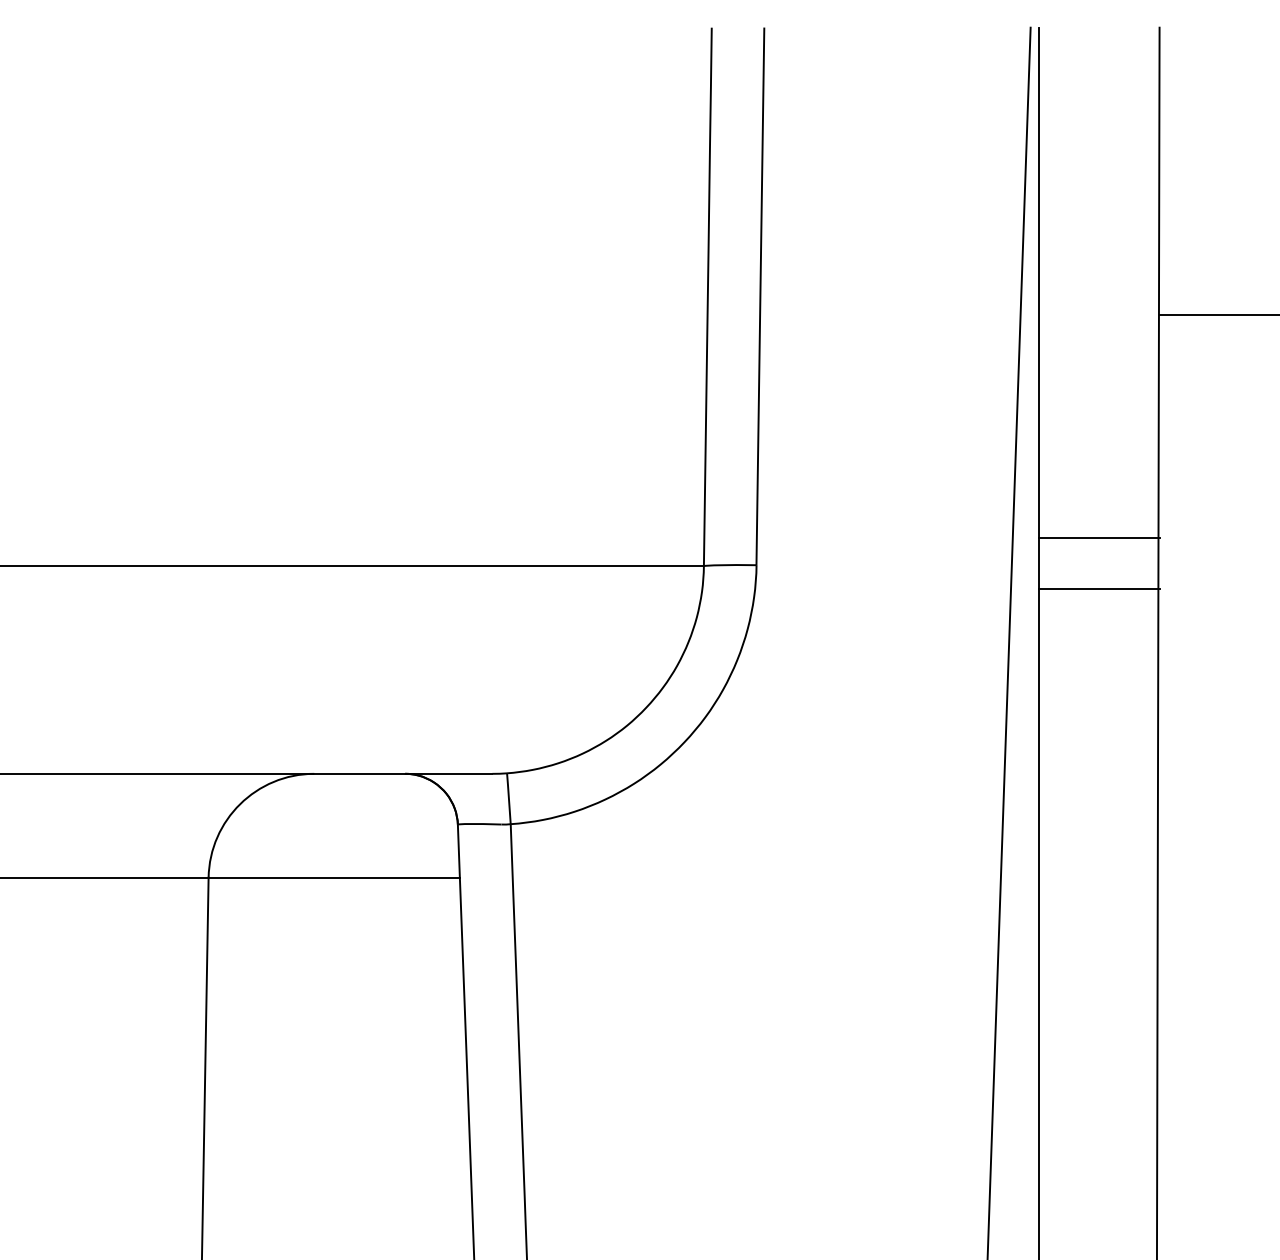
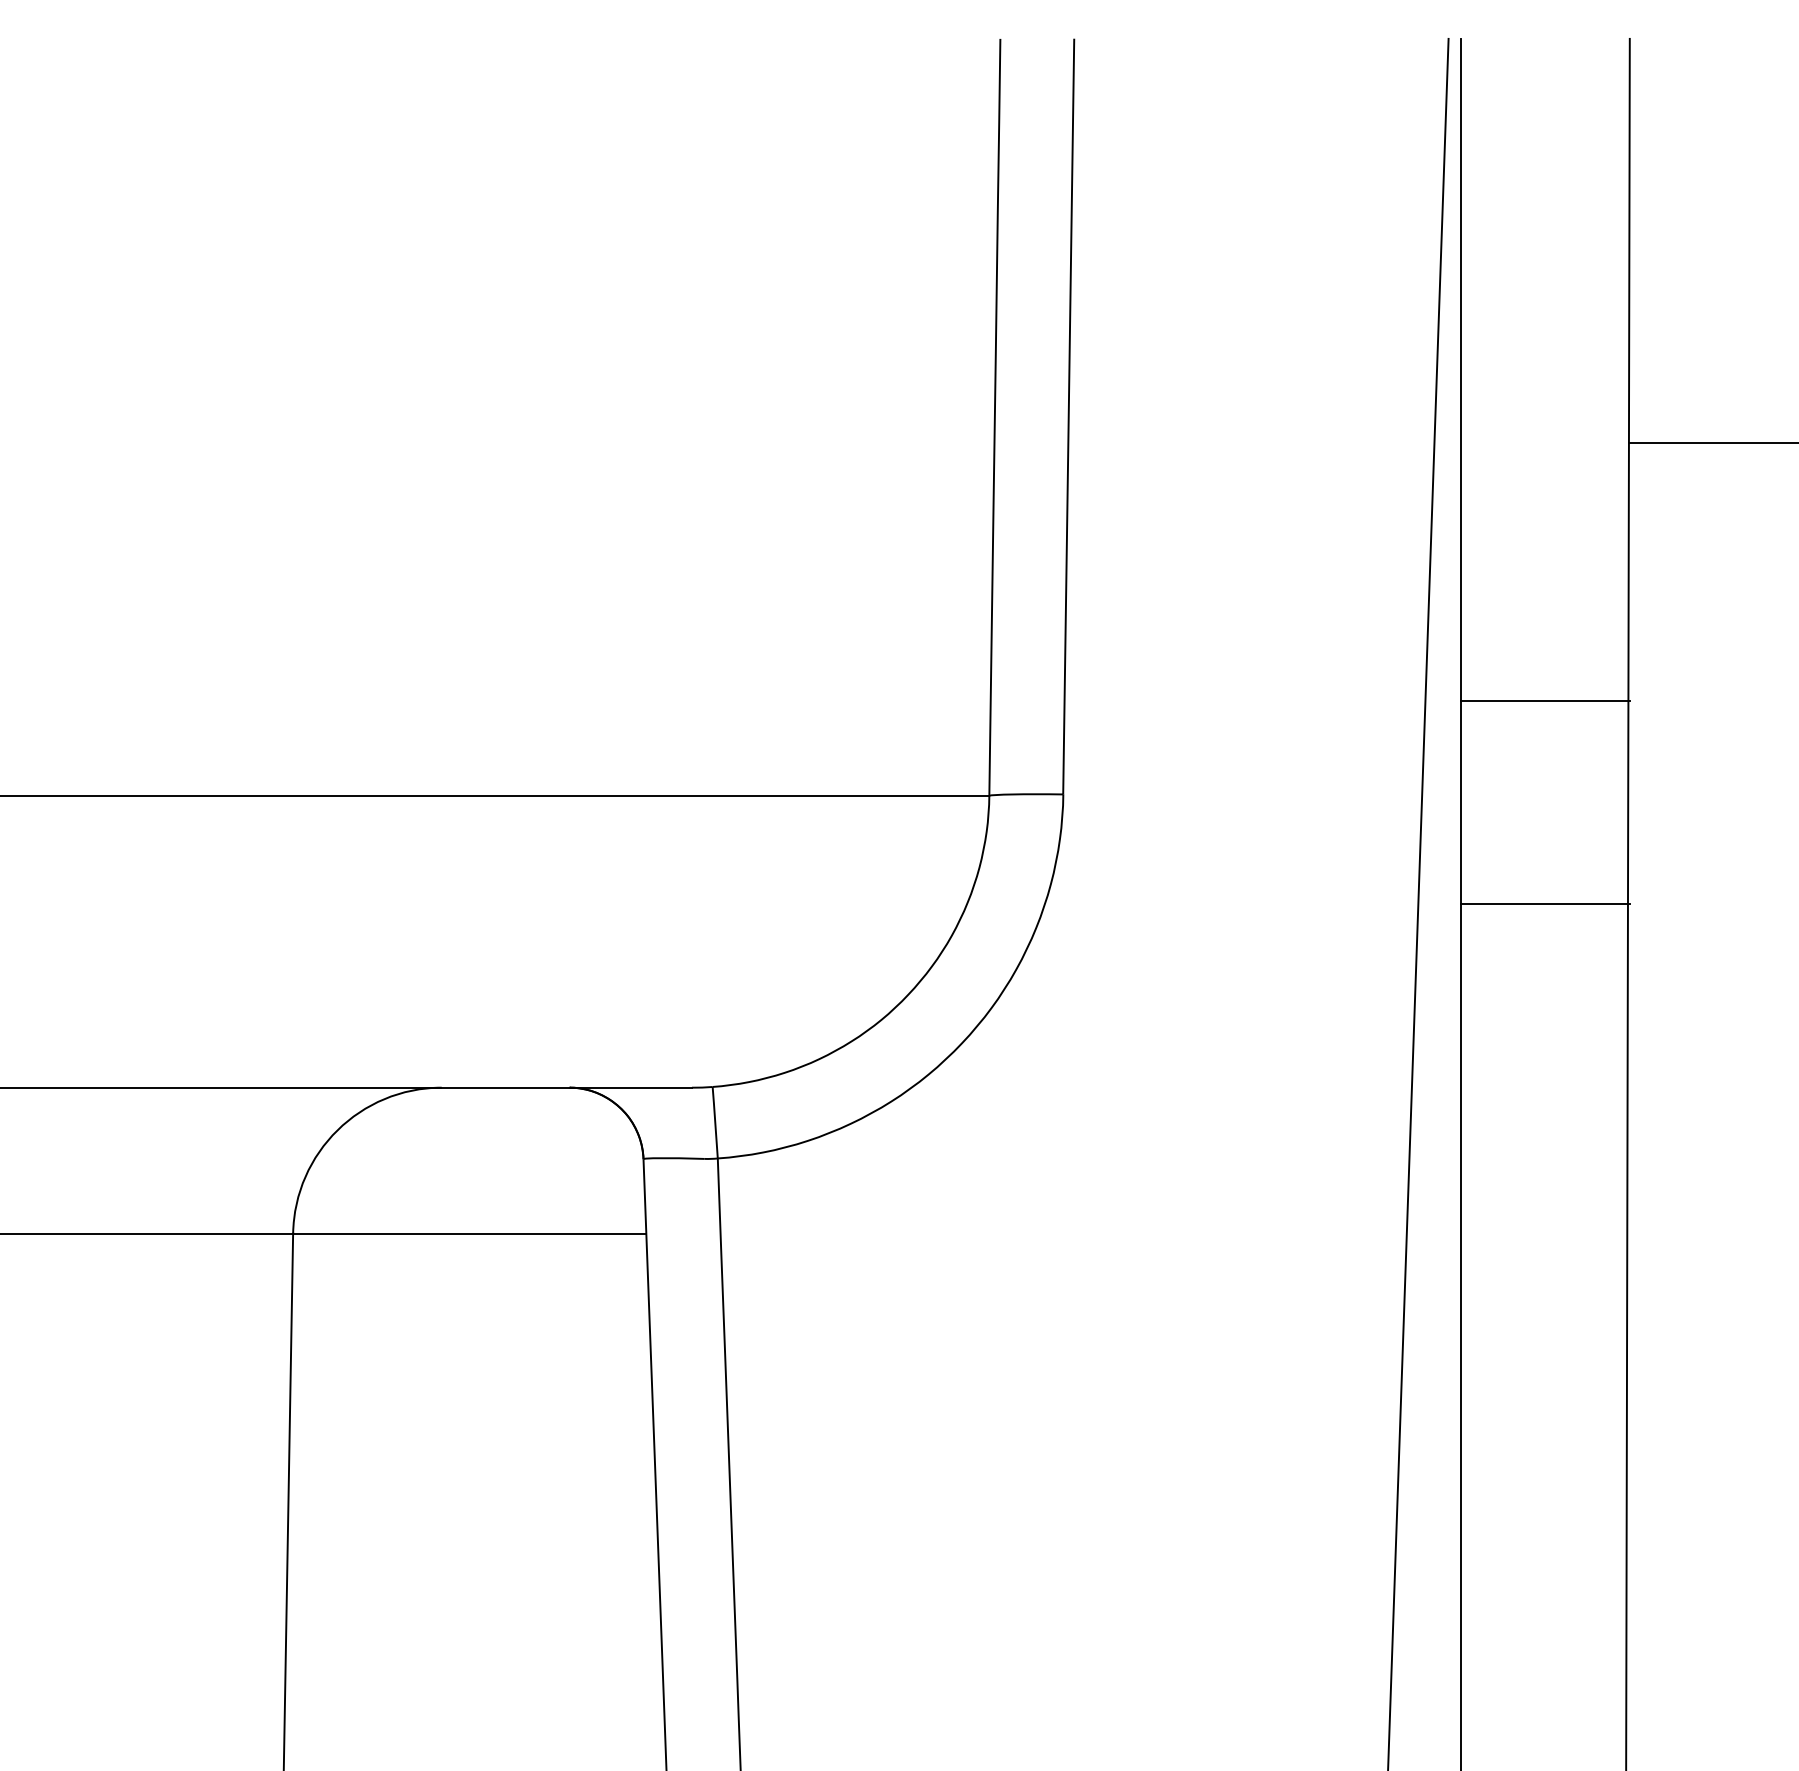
line: (1099, 538) -> (1545, 702), moved
line: (1099, 588) -> (1545, 903), moved

